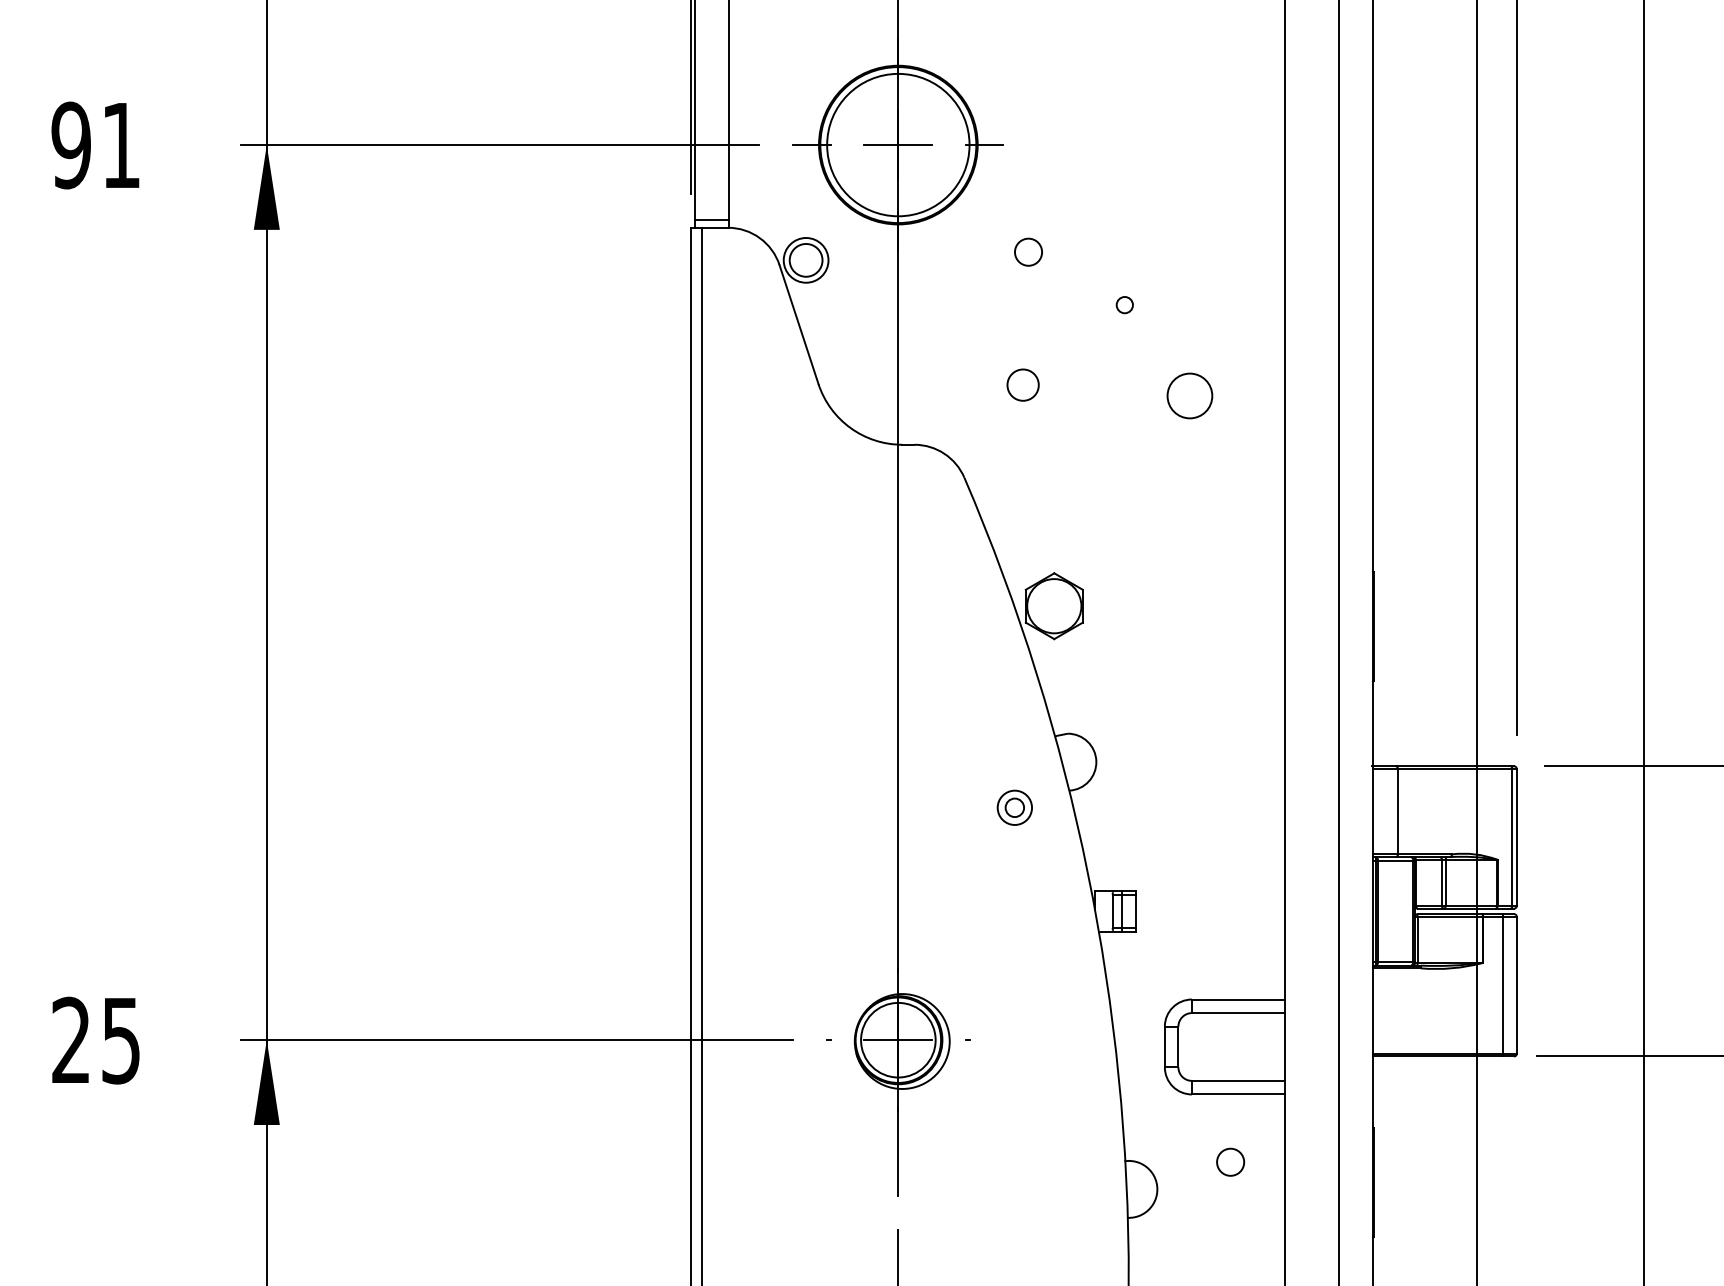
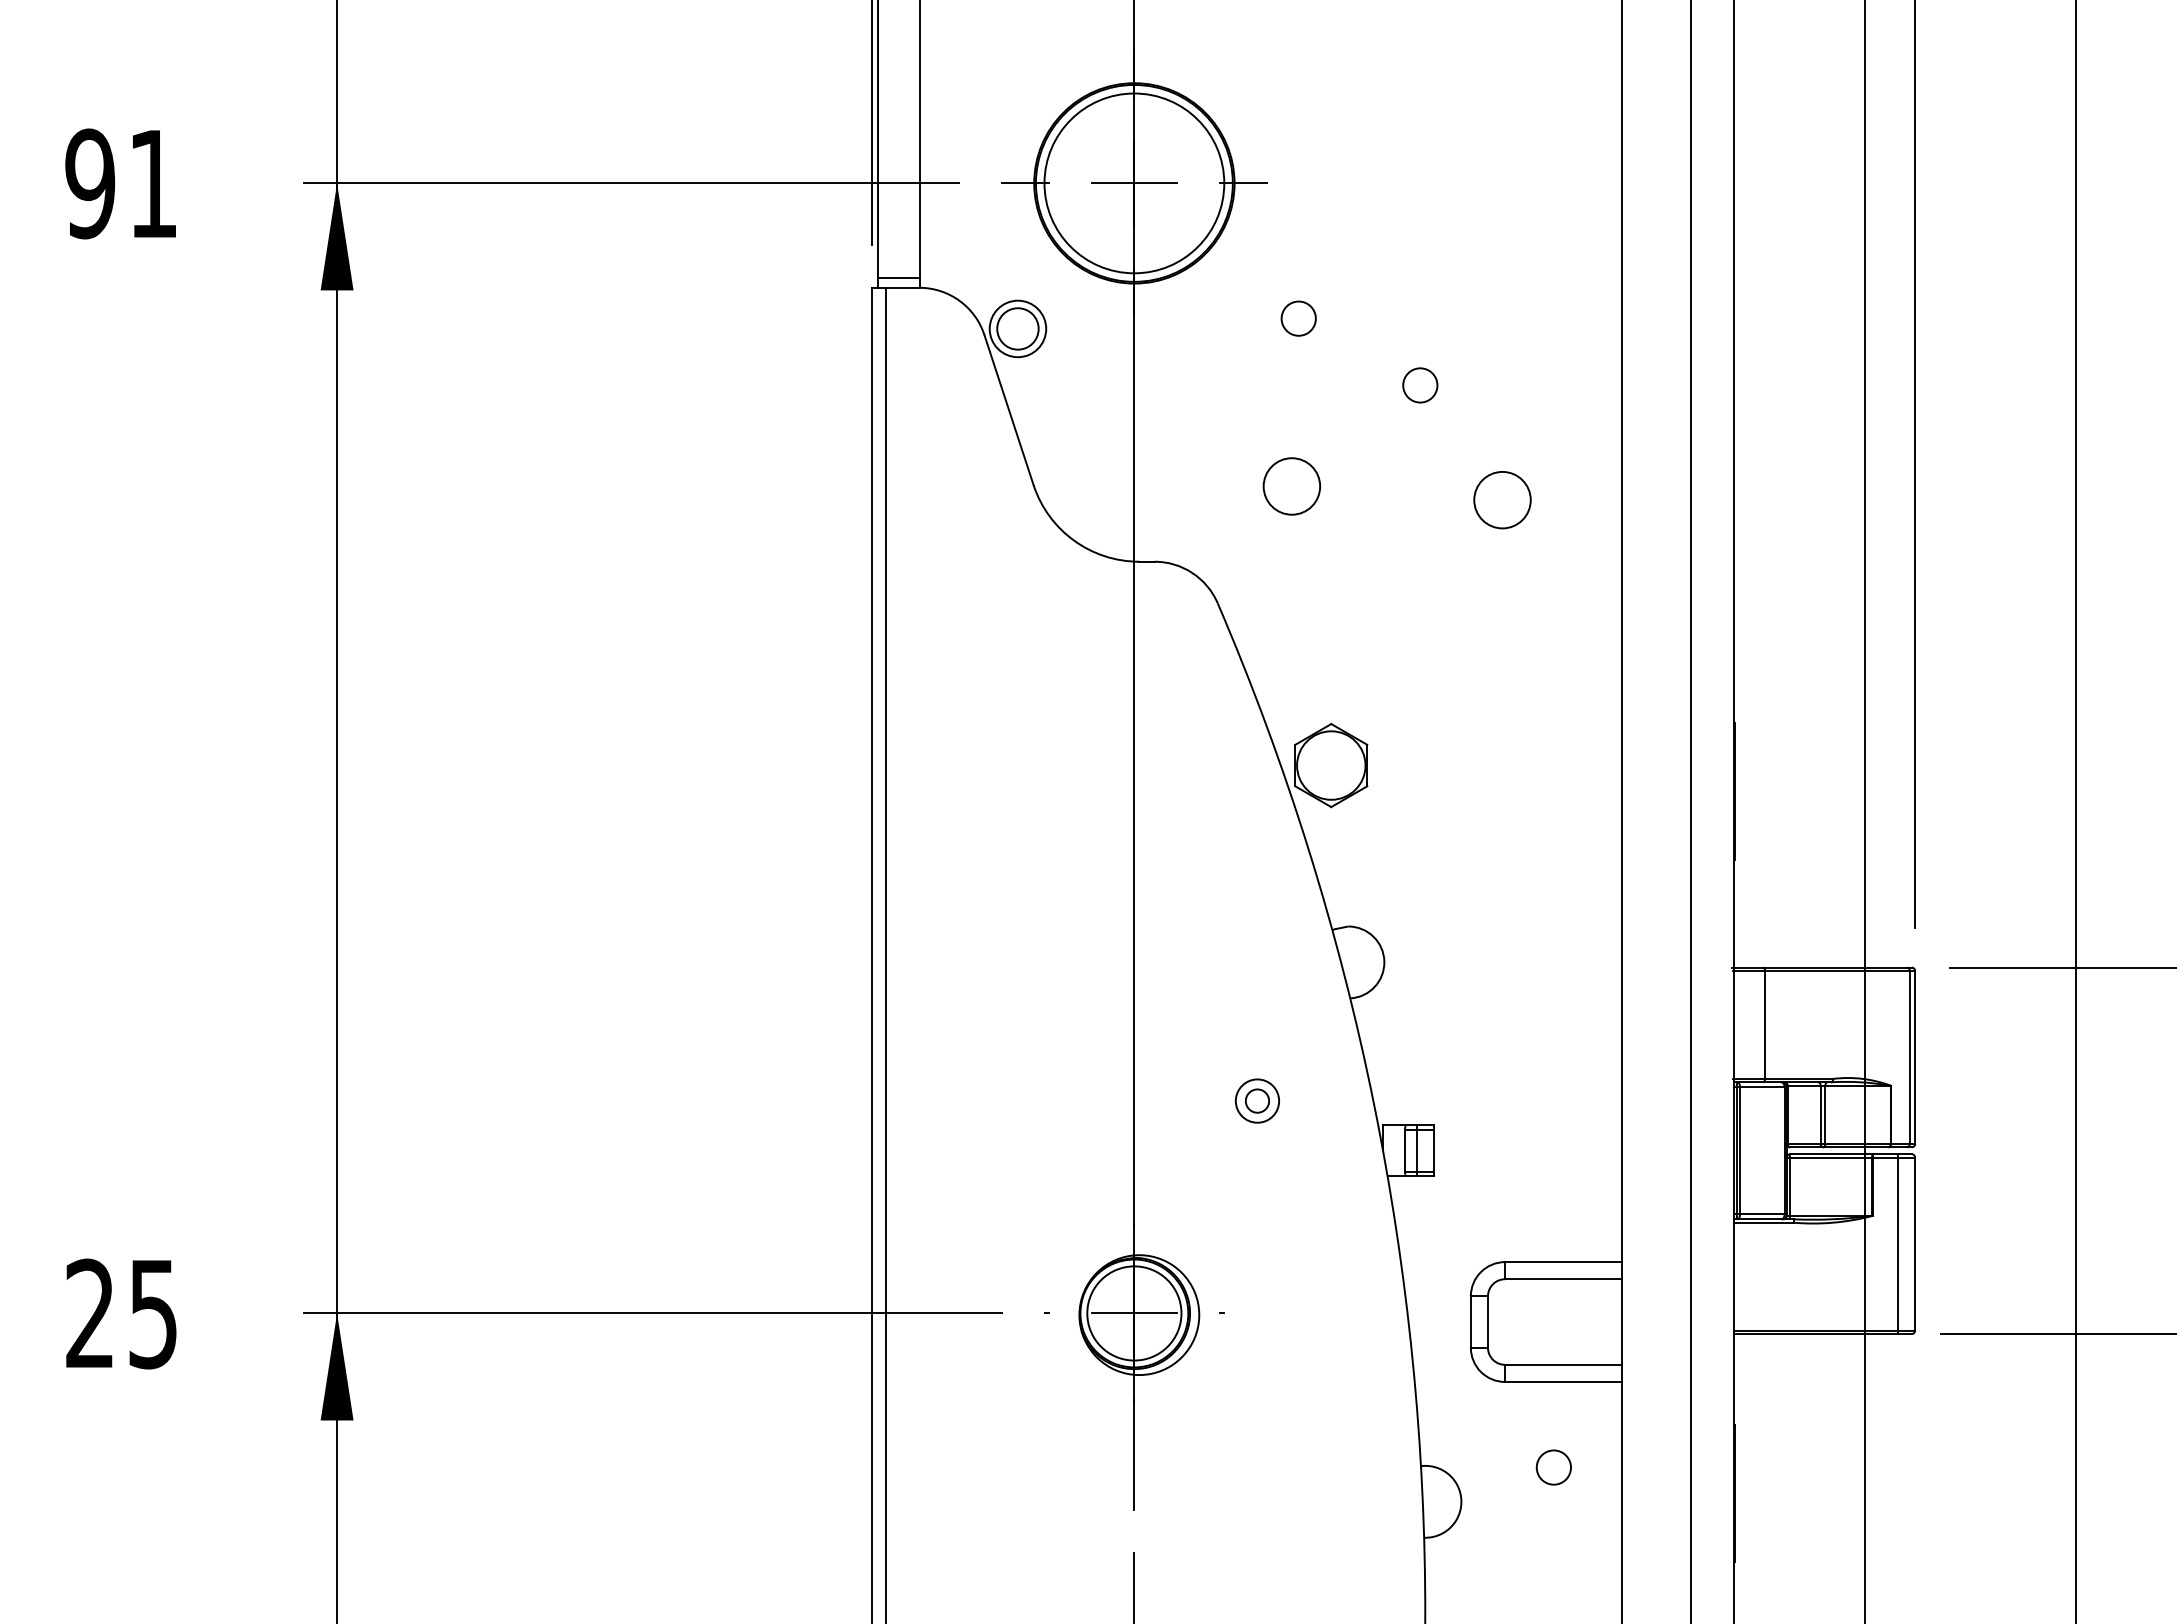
circle: (1124, 305) -> (1420, 385), size x1.67
circle: (1022, 385) -> (1291, 486), size x1.43
part: (1014, 807) -> (1257, 1100), moved

